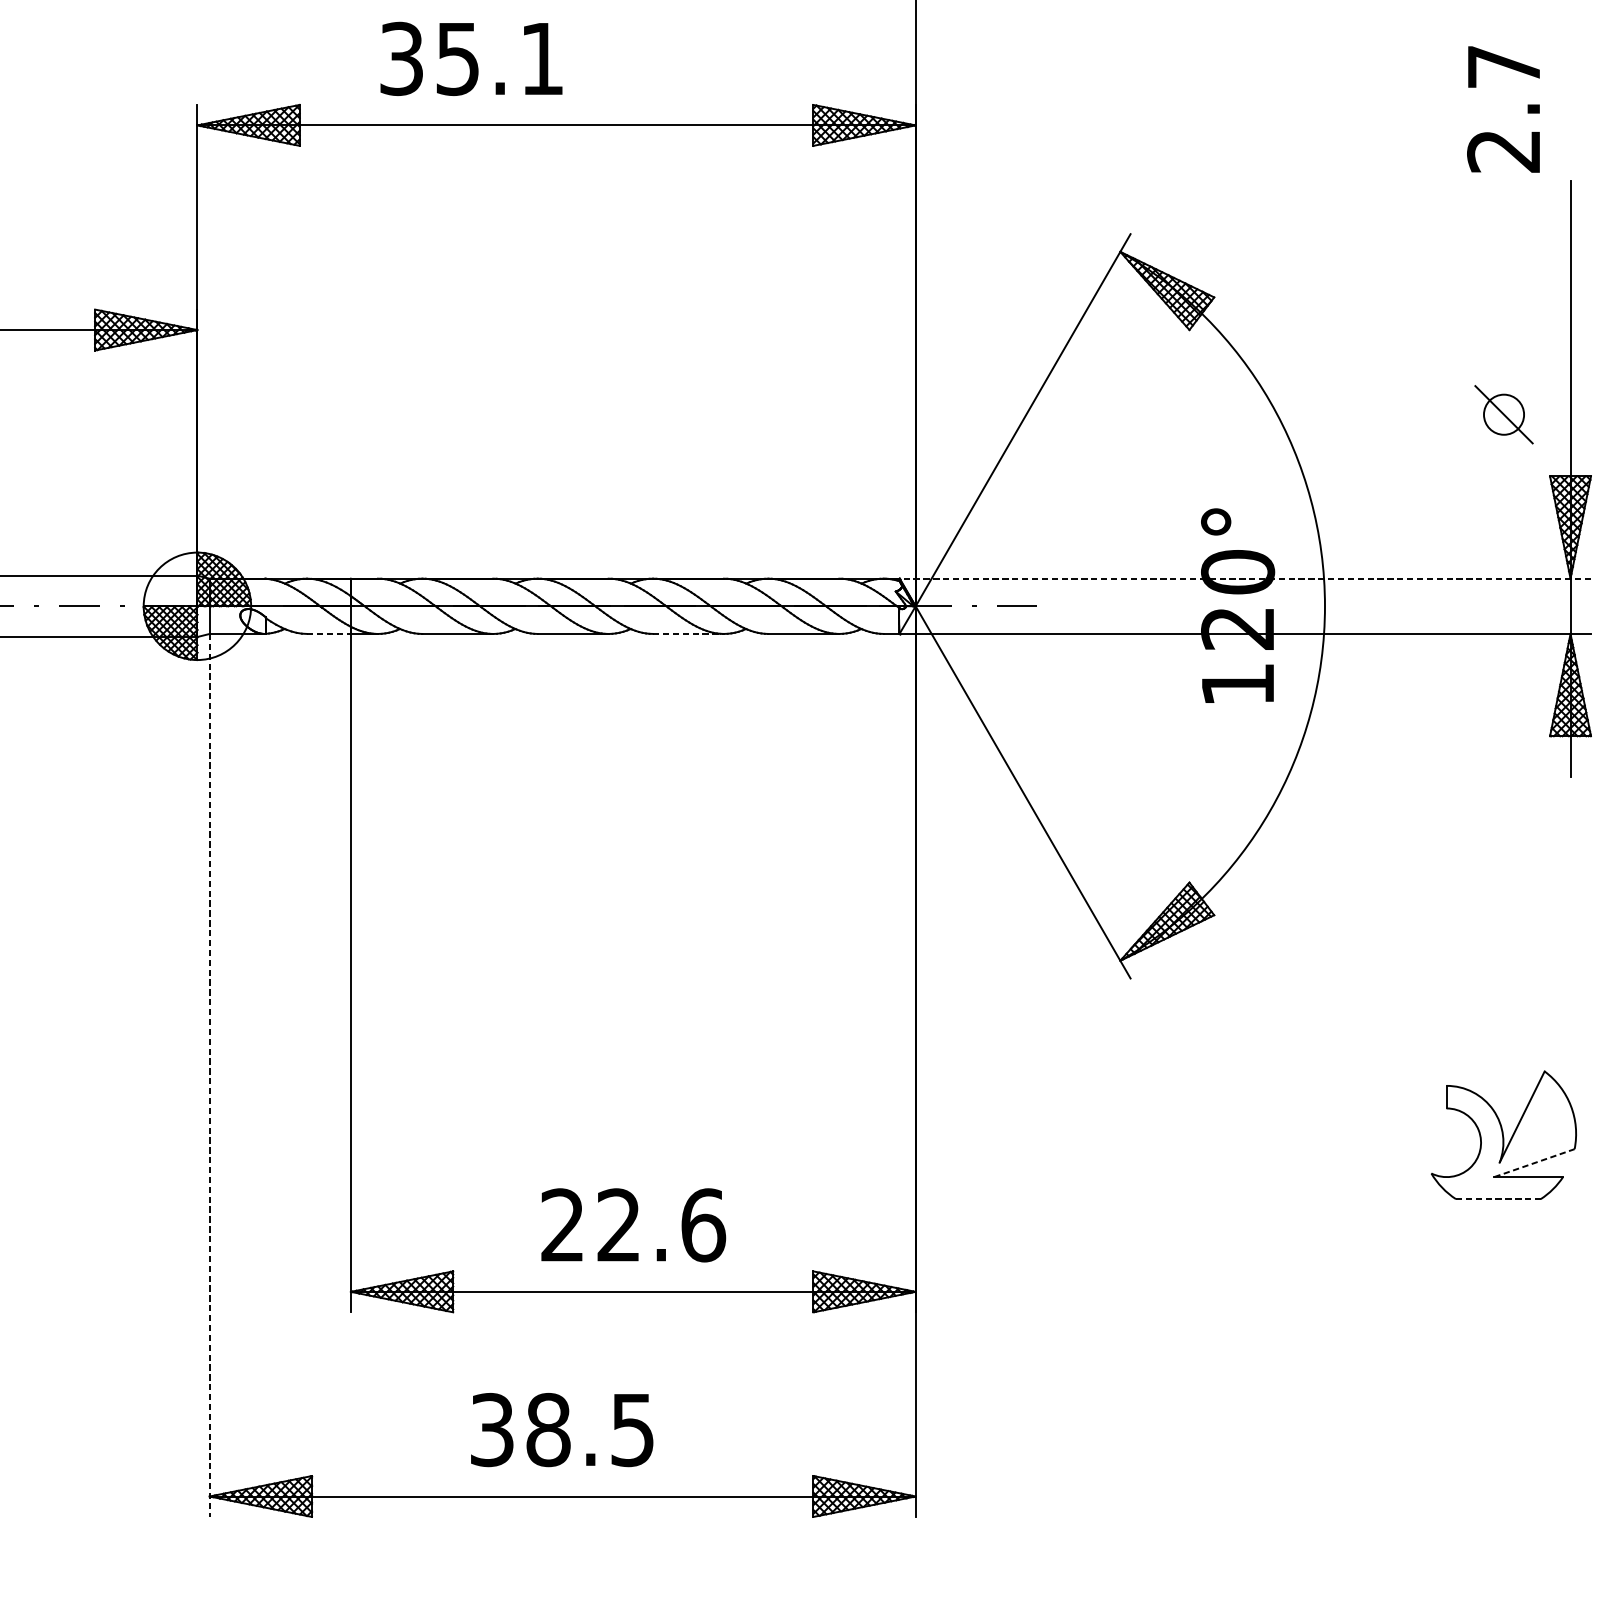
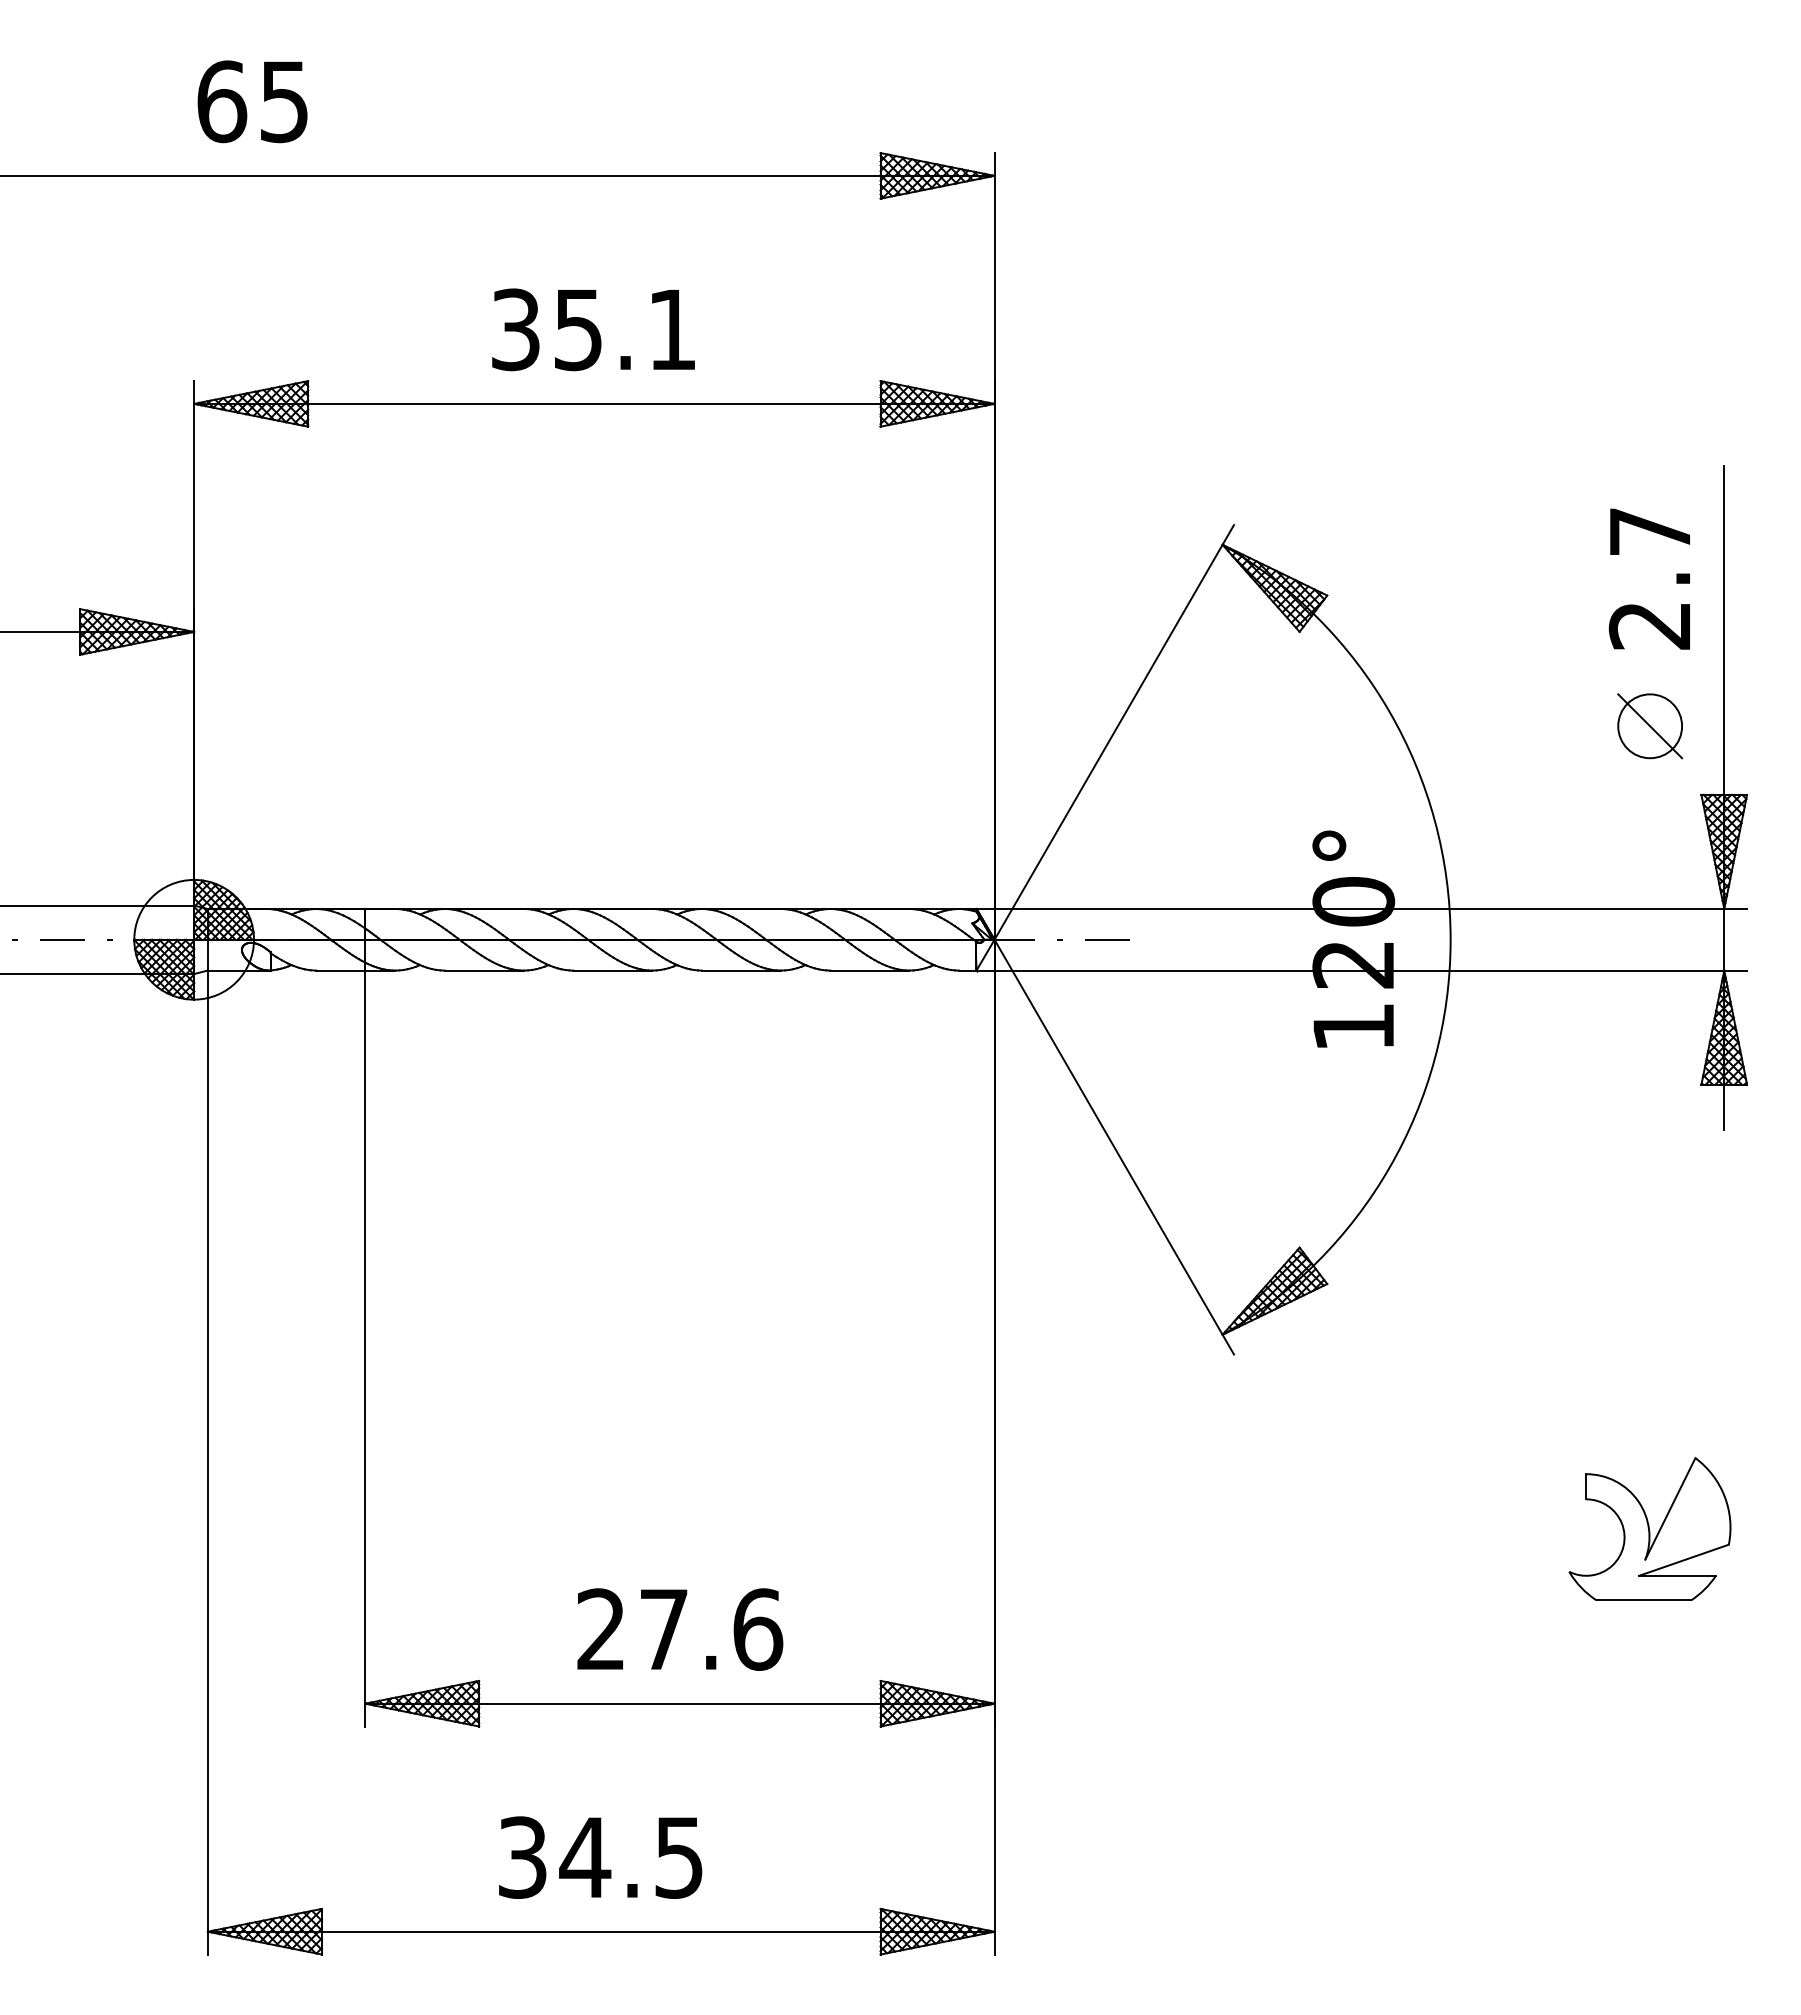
text: (471, 58) -> (593, 329), moved
text: (1502, 108) -> (1648, 578), moved
circle: (1504, 414) -> (1650, 726), size x1.43
line: (1244, 579) -> (1361, 909), dashed -> solid
line: (329, 633) -> (341, 970), dashed -> solid
line: (688, 633) -> (741, 970), dashed -> solid
line: (209, 1075) -> (207, 1462), dashed -> solid
line: (1534, 1163) -> (1684, 1560), dashed -> solid
line: (1498, 1199) -> (1644, 1600), dashed -> solid
text: (618, 1224) -> (663, 1628), 22.6 -> 27.6
text: (548, 1429) -> (585, 1857), 38.5 -> 34.5

